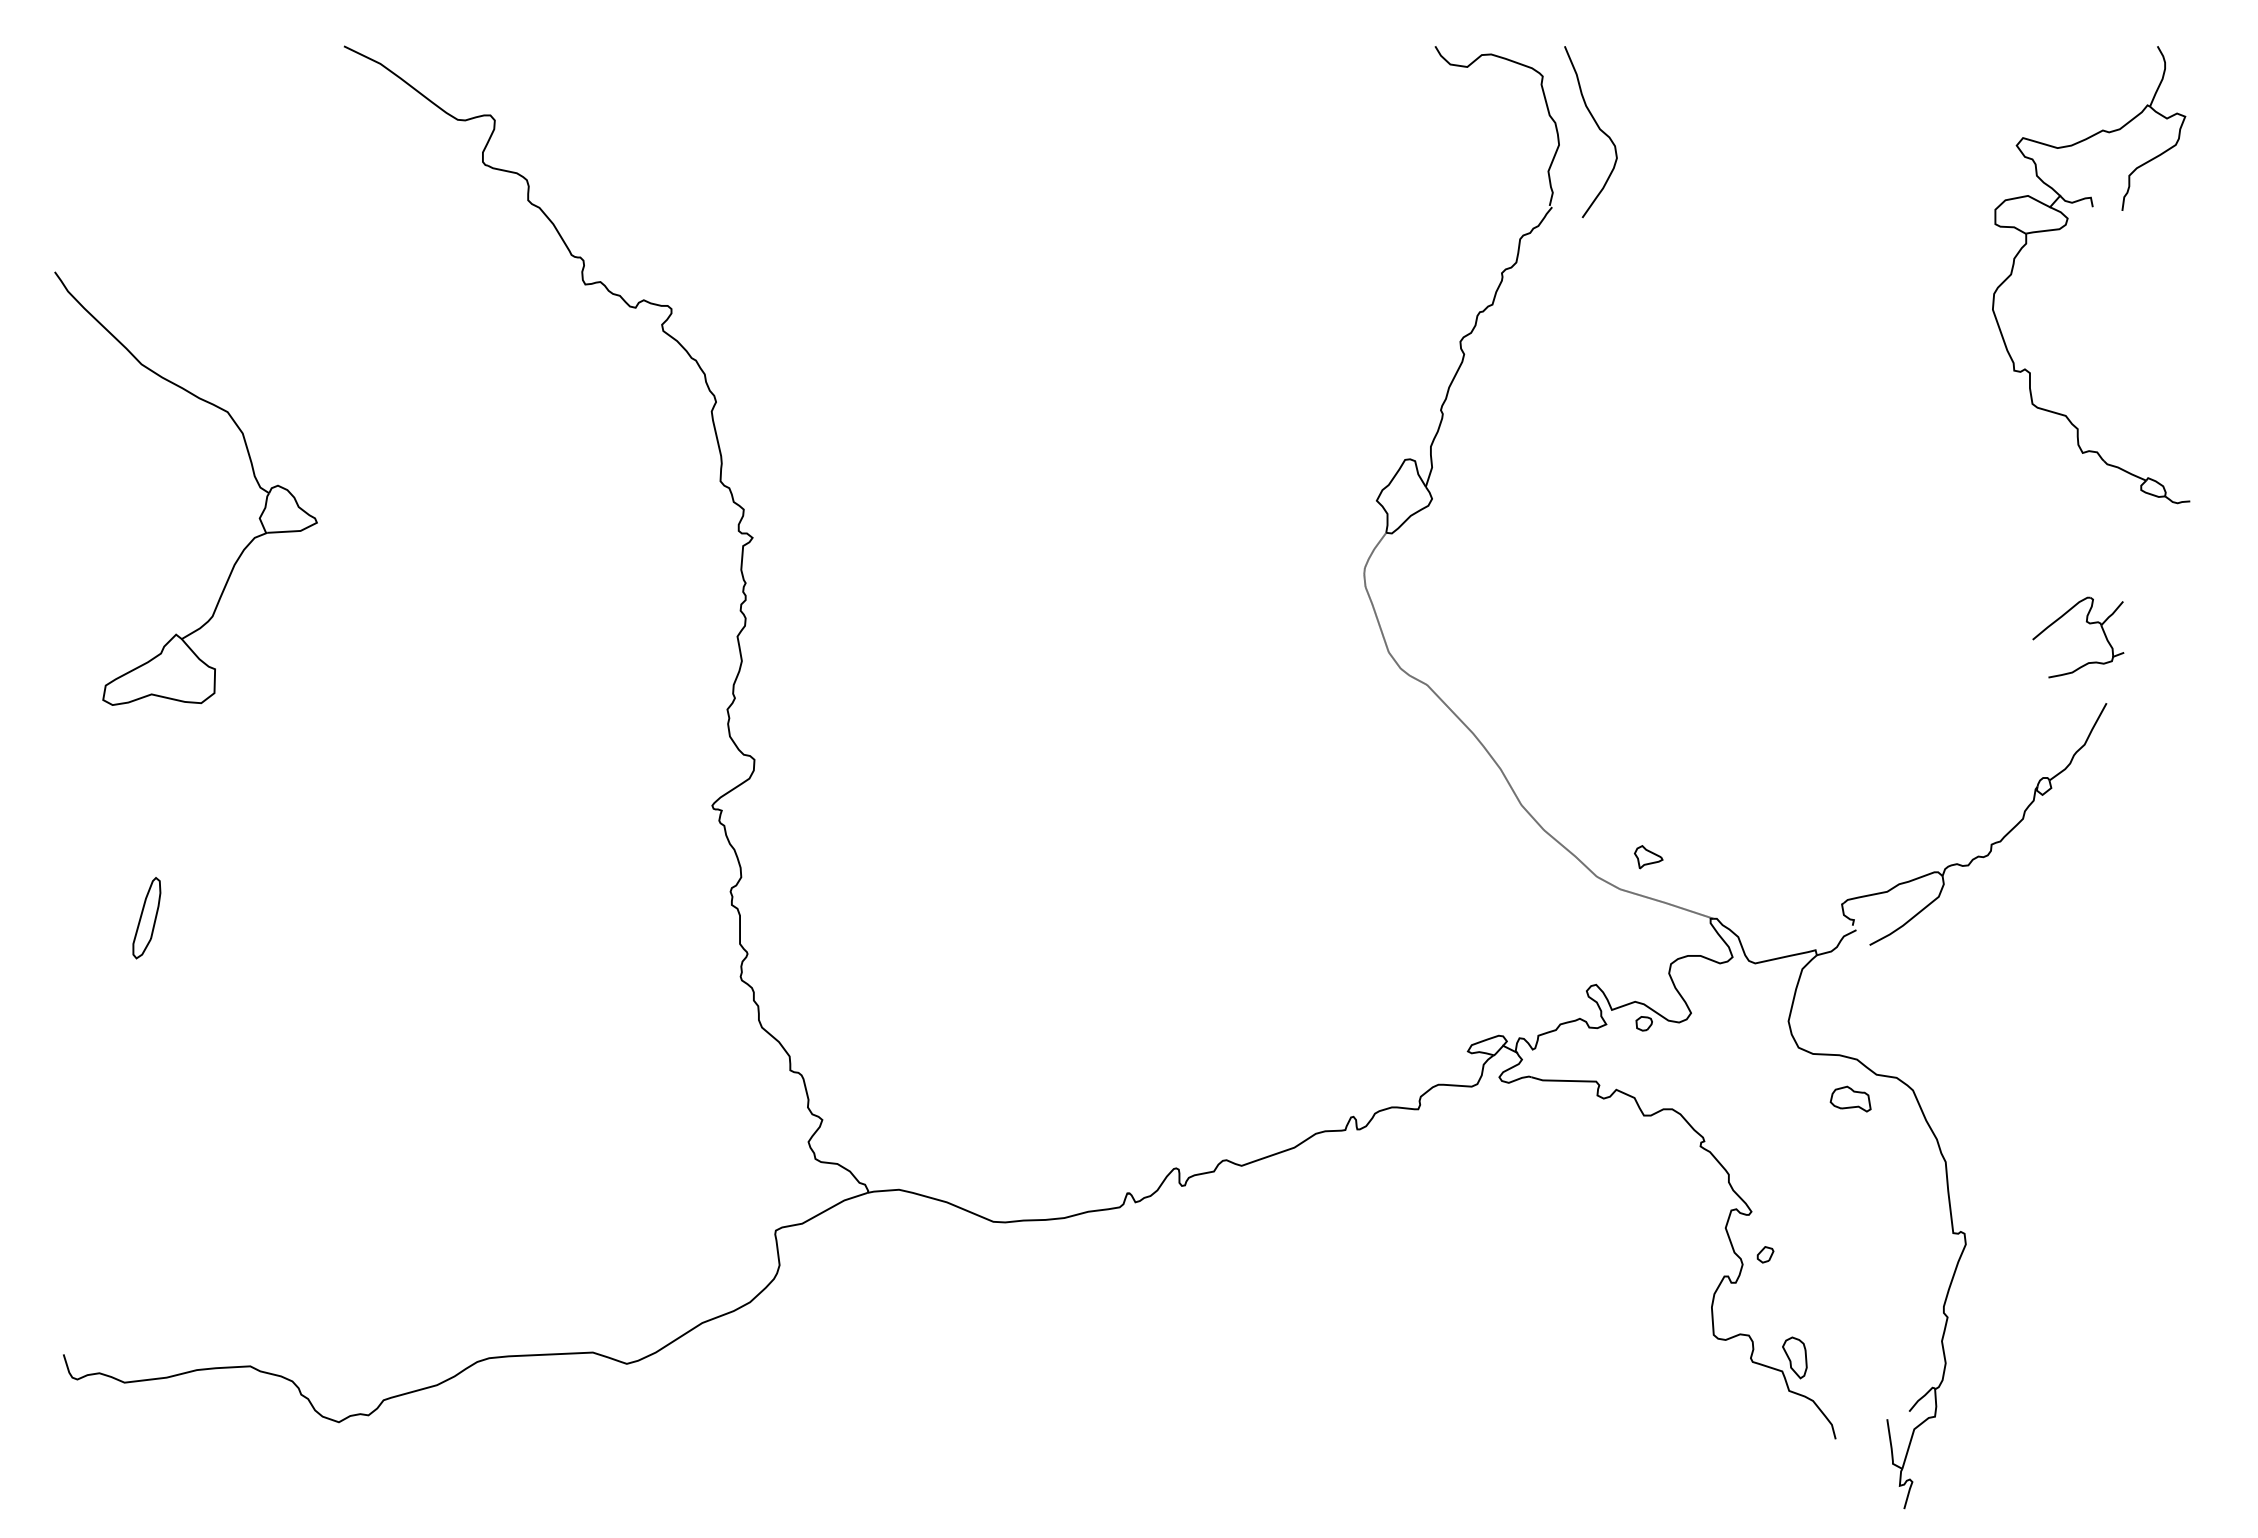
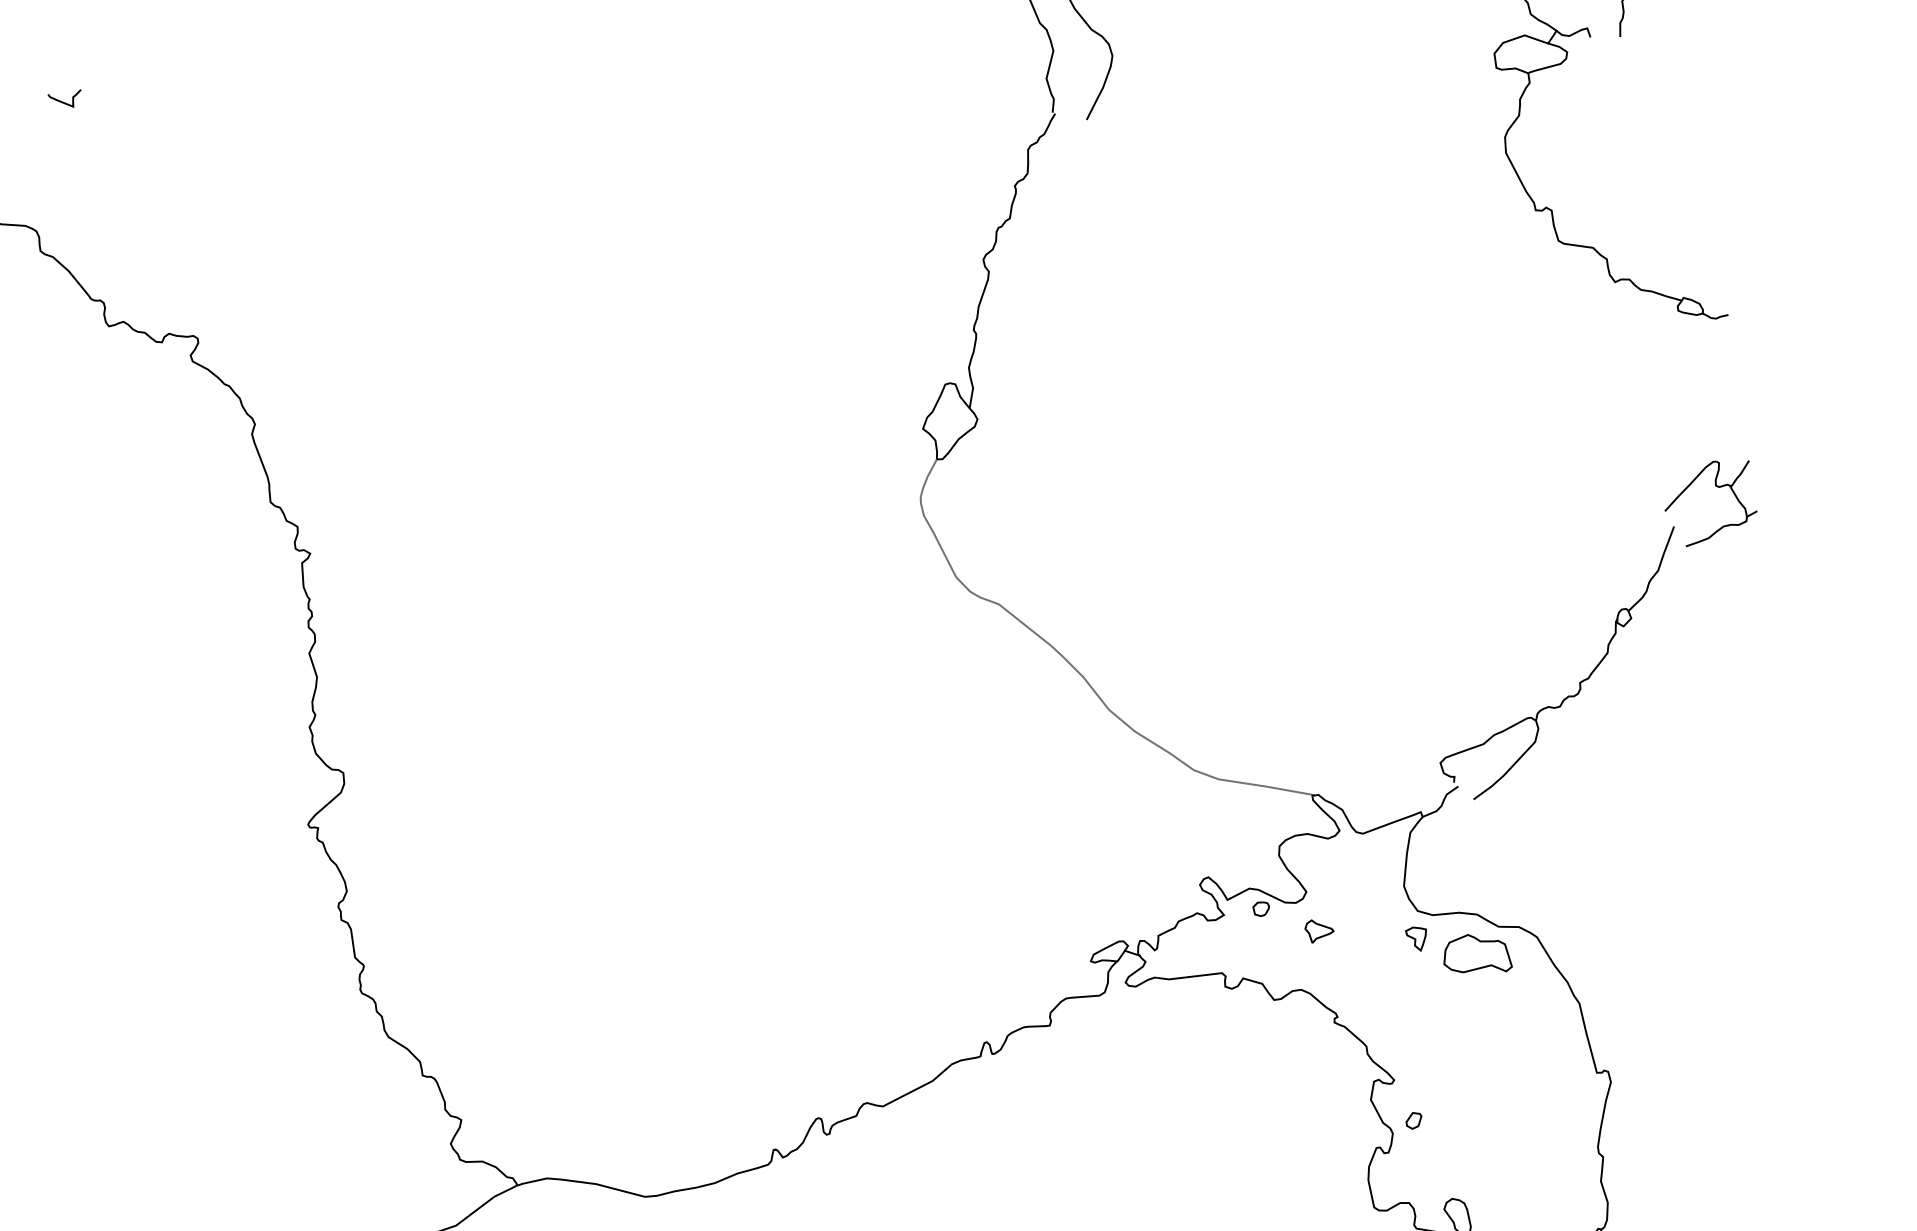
curve: (573, 56) -> (65, 102), added
part: (2087, 623) -> (1716, 487), moved
part: (1648, 857) -> (1319, 930), moved
part: (1794, 1075) -> (1417, 939), added
part: (1850, 1098) -> (1476, 954), size x1.67

